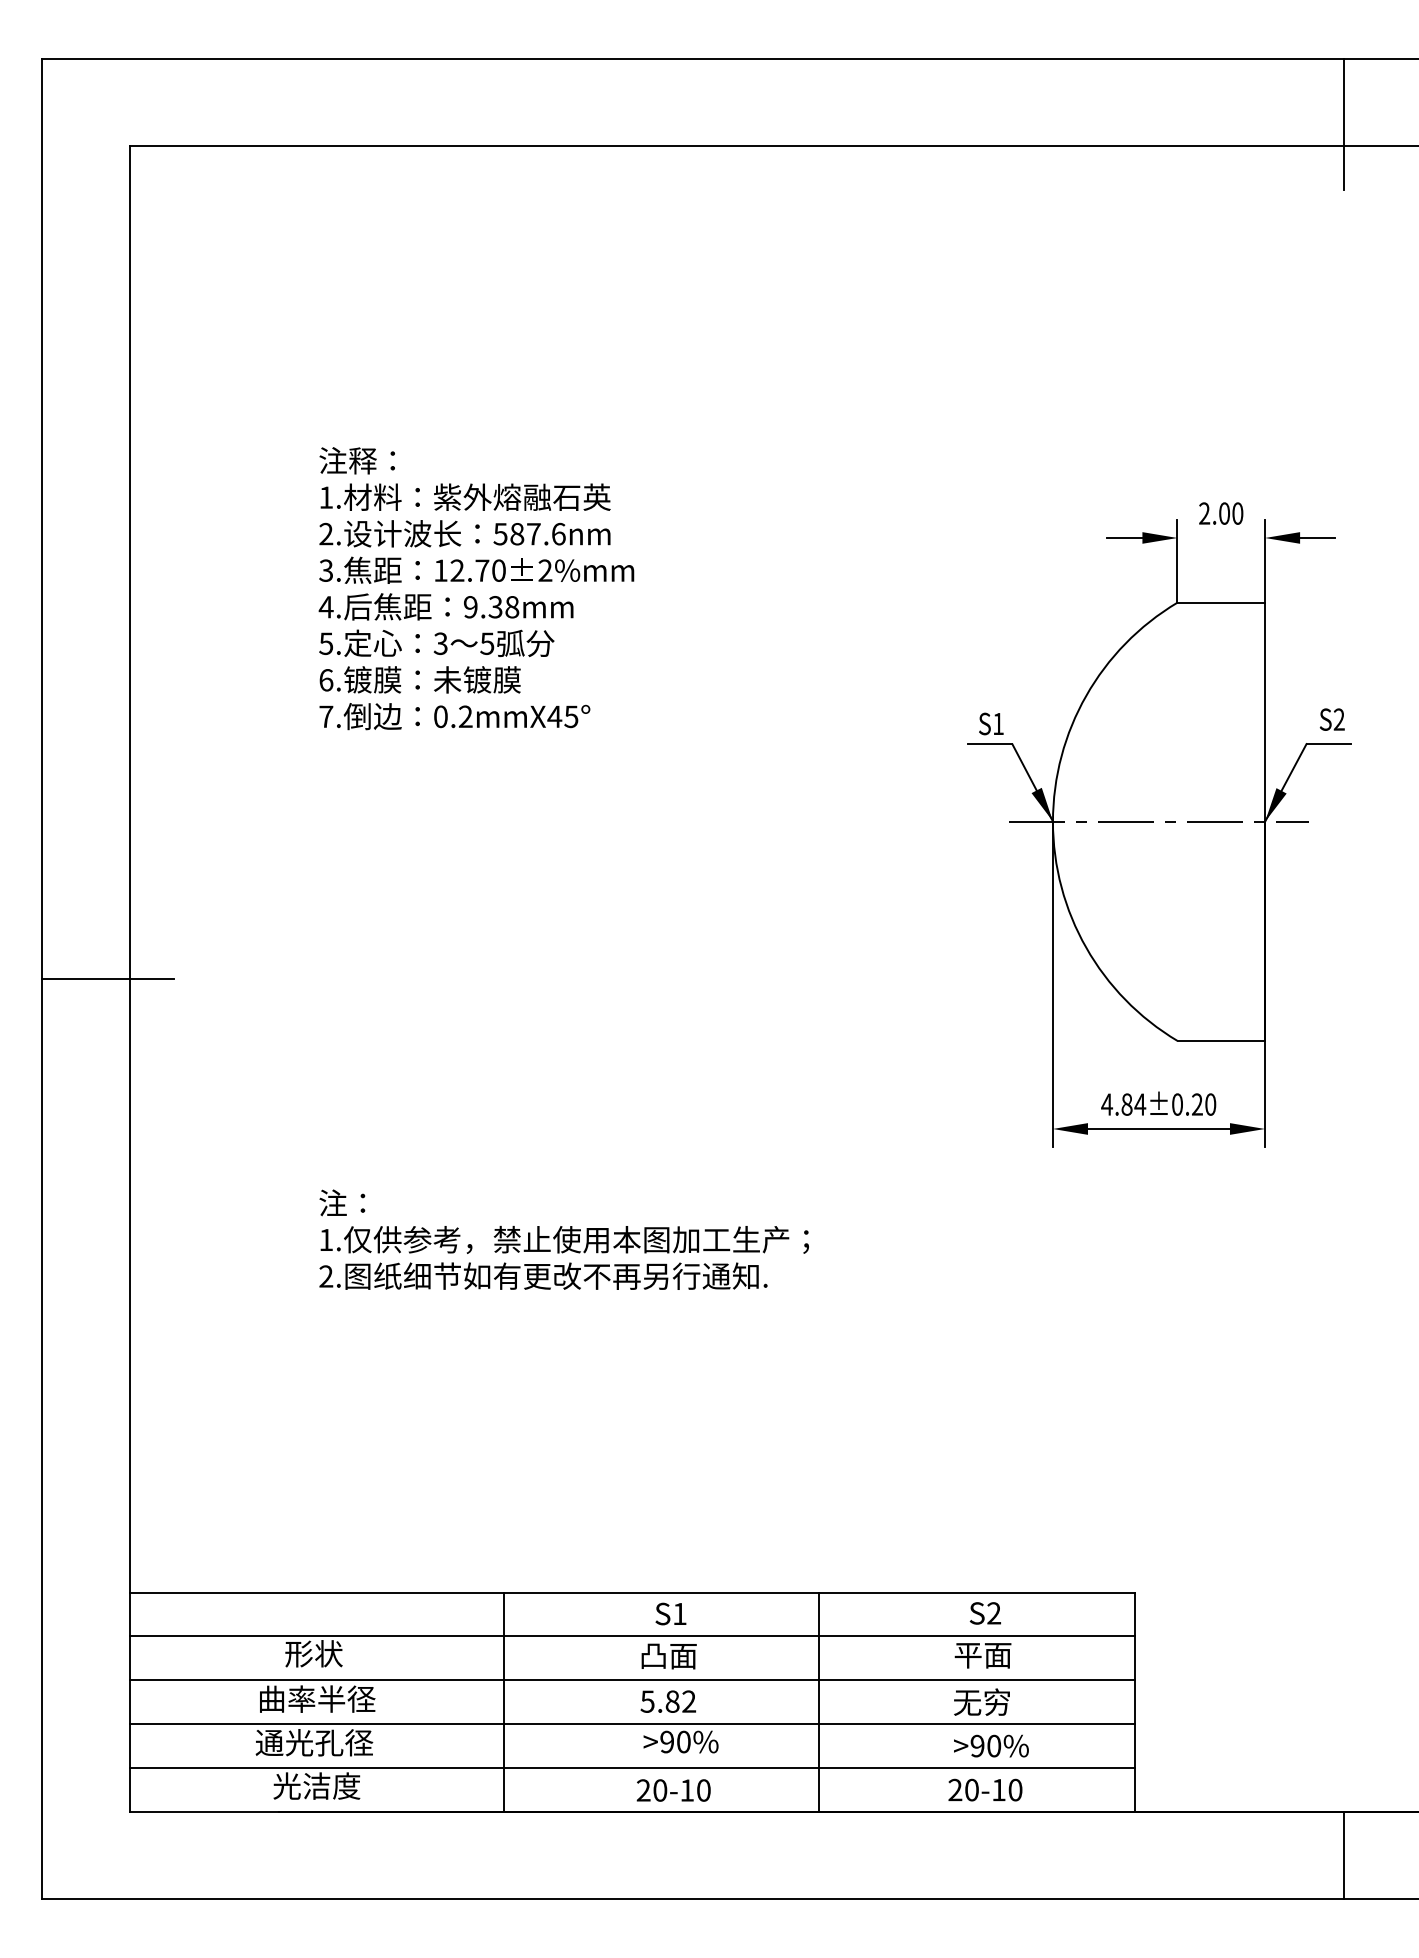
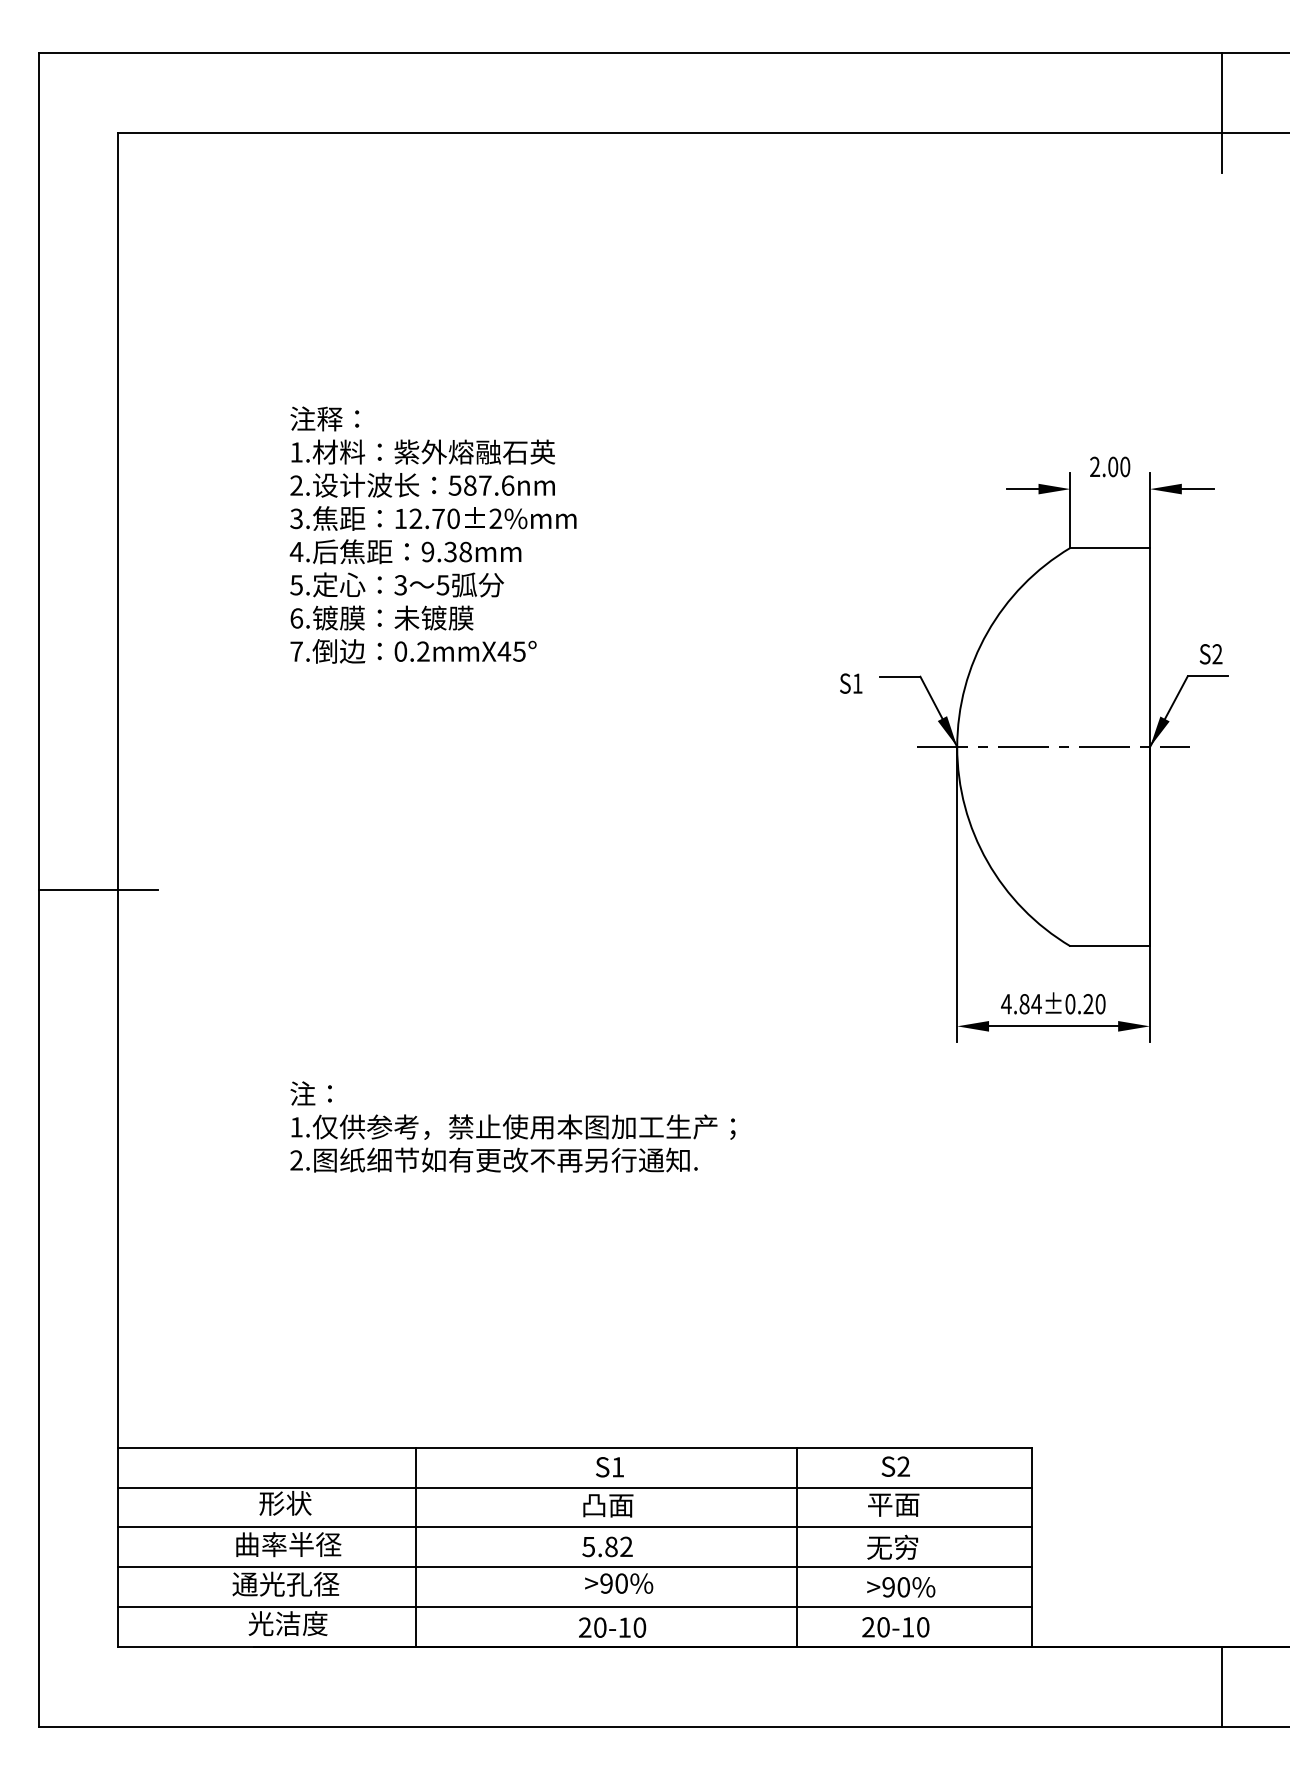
text: (991, 723) -> (851, 683), moved
line: (503, 1701) -> (415, 1546), moved
line: (819, 1701) -> (796, 1546), moved

